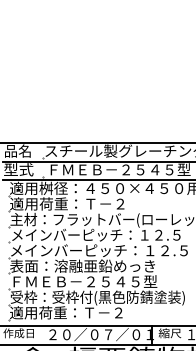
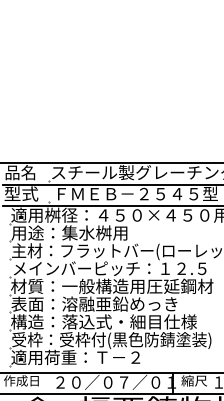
text: (66, 203) -> (76, 232), 適用荷重：Ｔ－２ -> 用途：集水桝用
text: (98, 249) -> (112, 285), メインバーピッチ：１２.５ -> 材質：一般構造用圧延鋼材
text: (90, 281) -> (103, 321), ＦＭＥＢ－２５４５型 -> 構造：落込式・細目仕様

